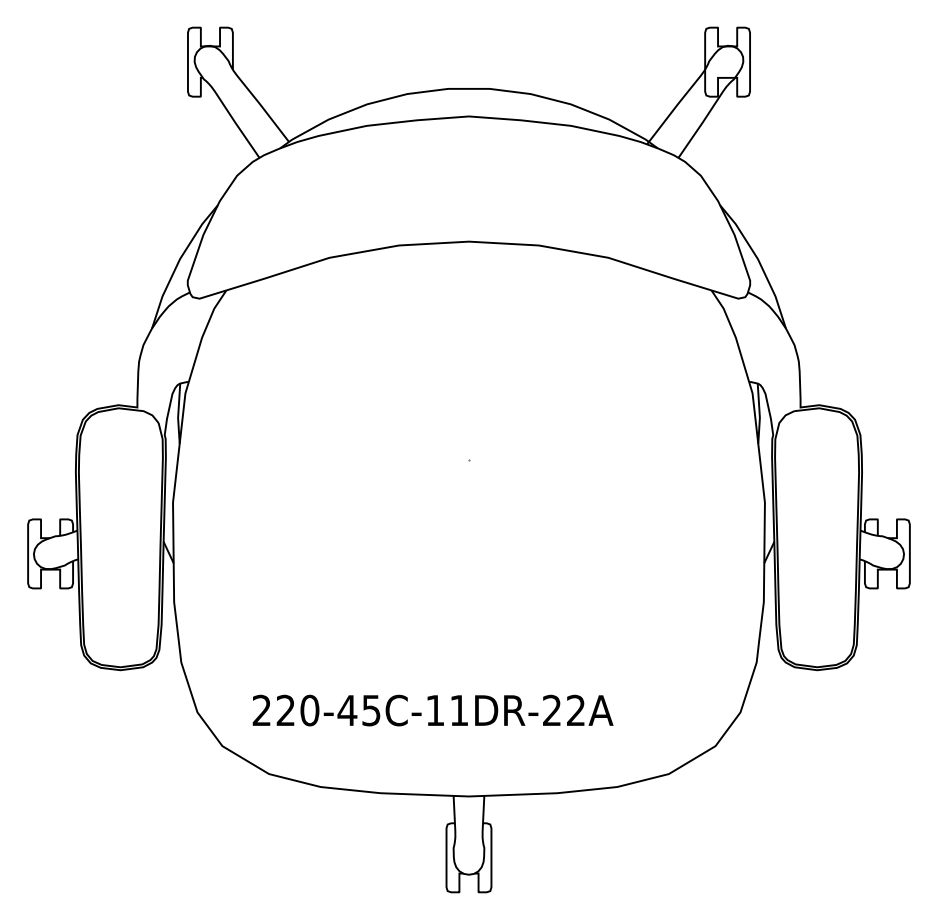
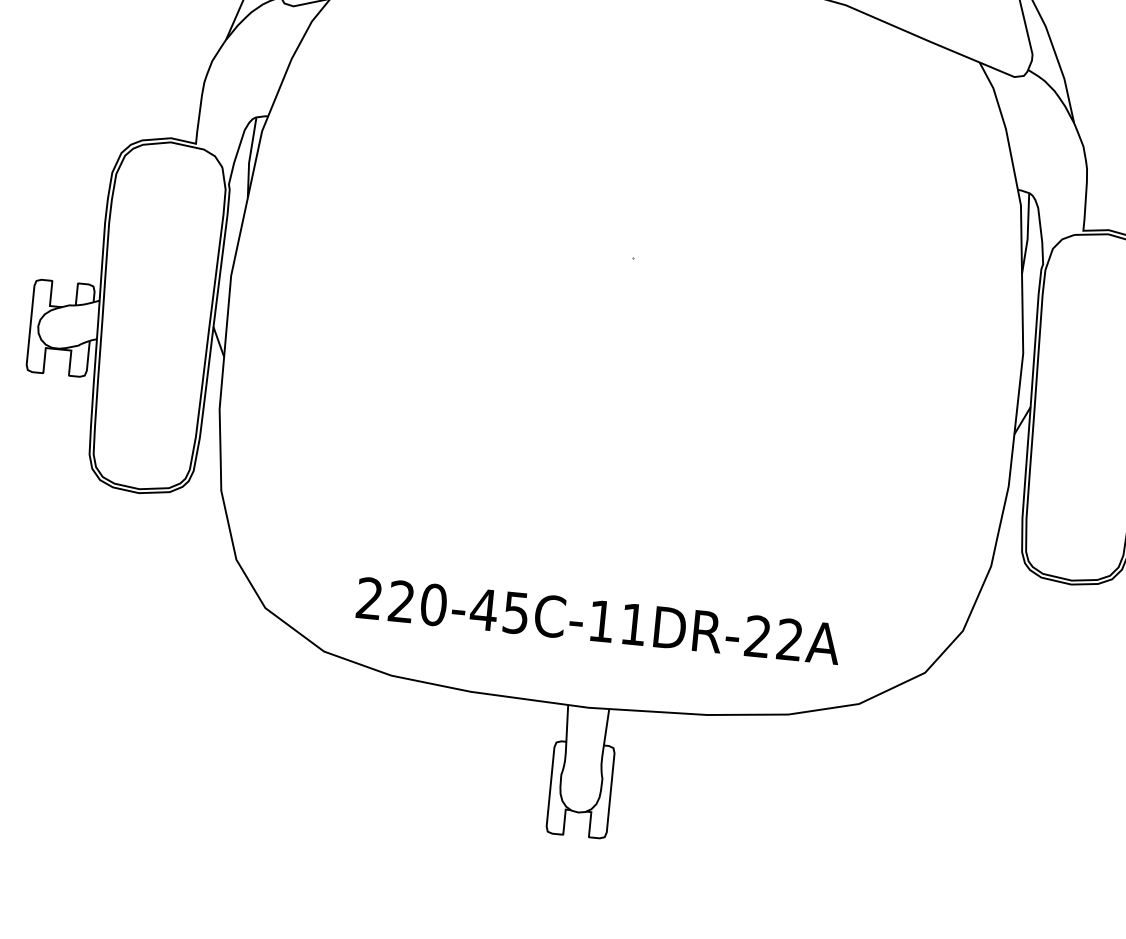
text: (432, 710) -> (597, 620), moved

